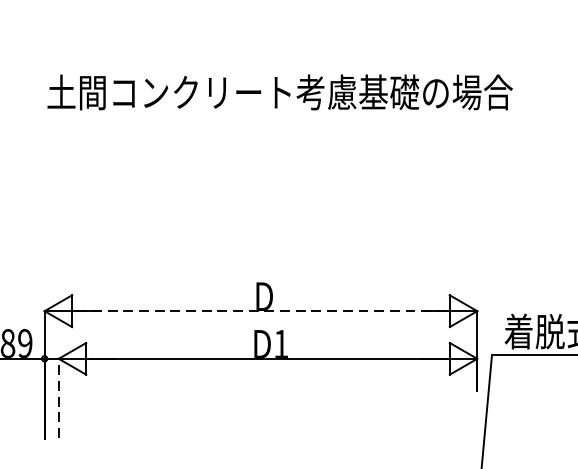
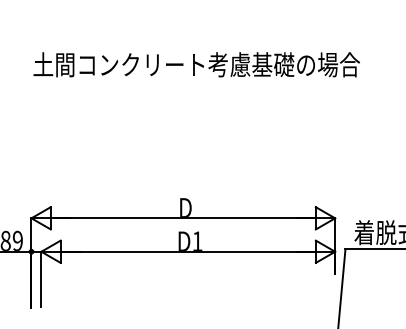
line: (261, 311) -> (183, 218), dashed -> solid
line: (58, 398) -> (41, 279), dashed -> solid

